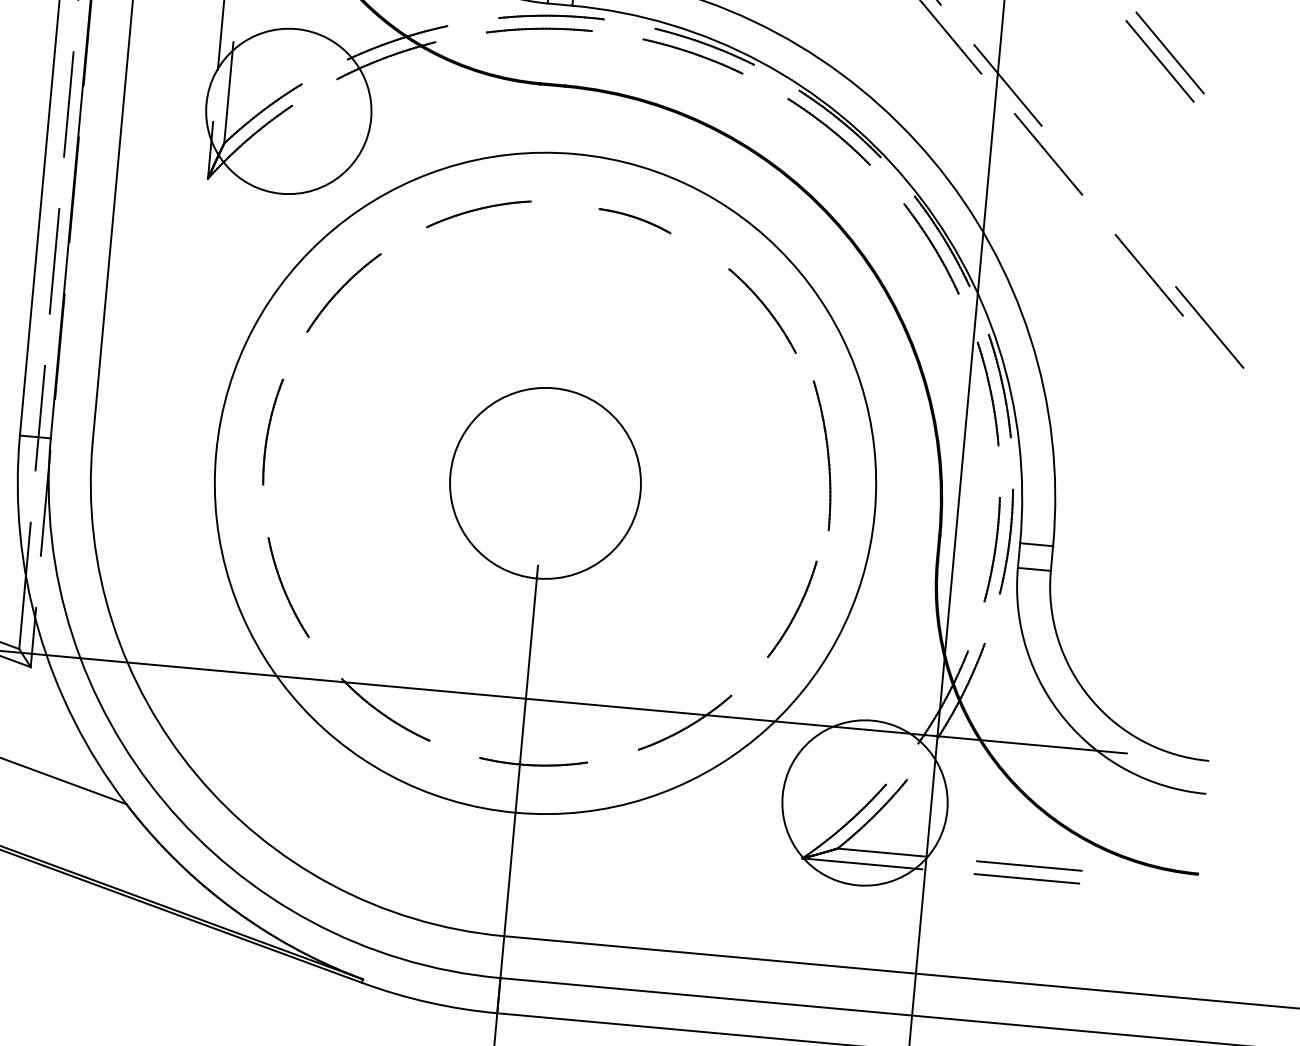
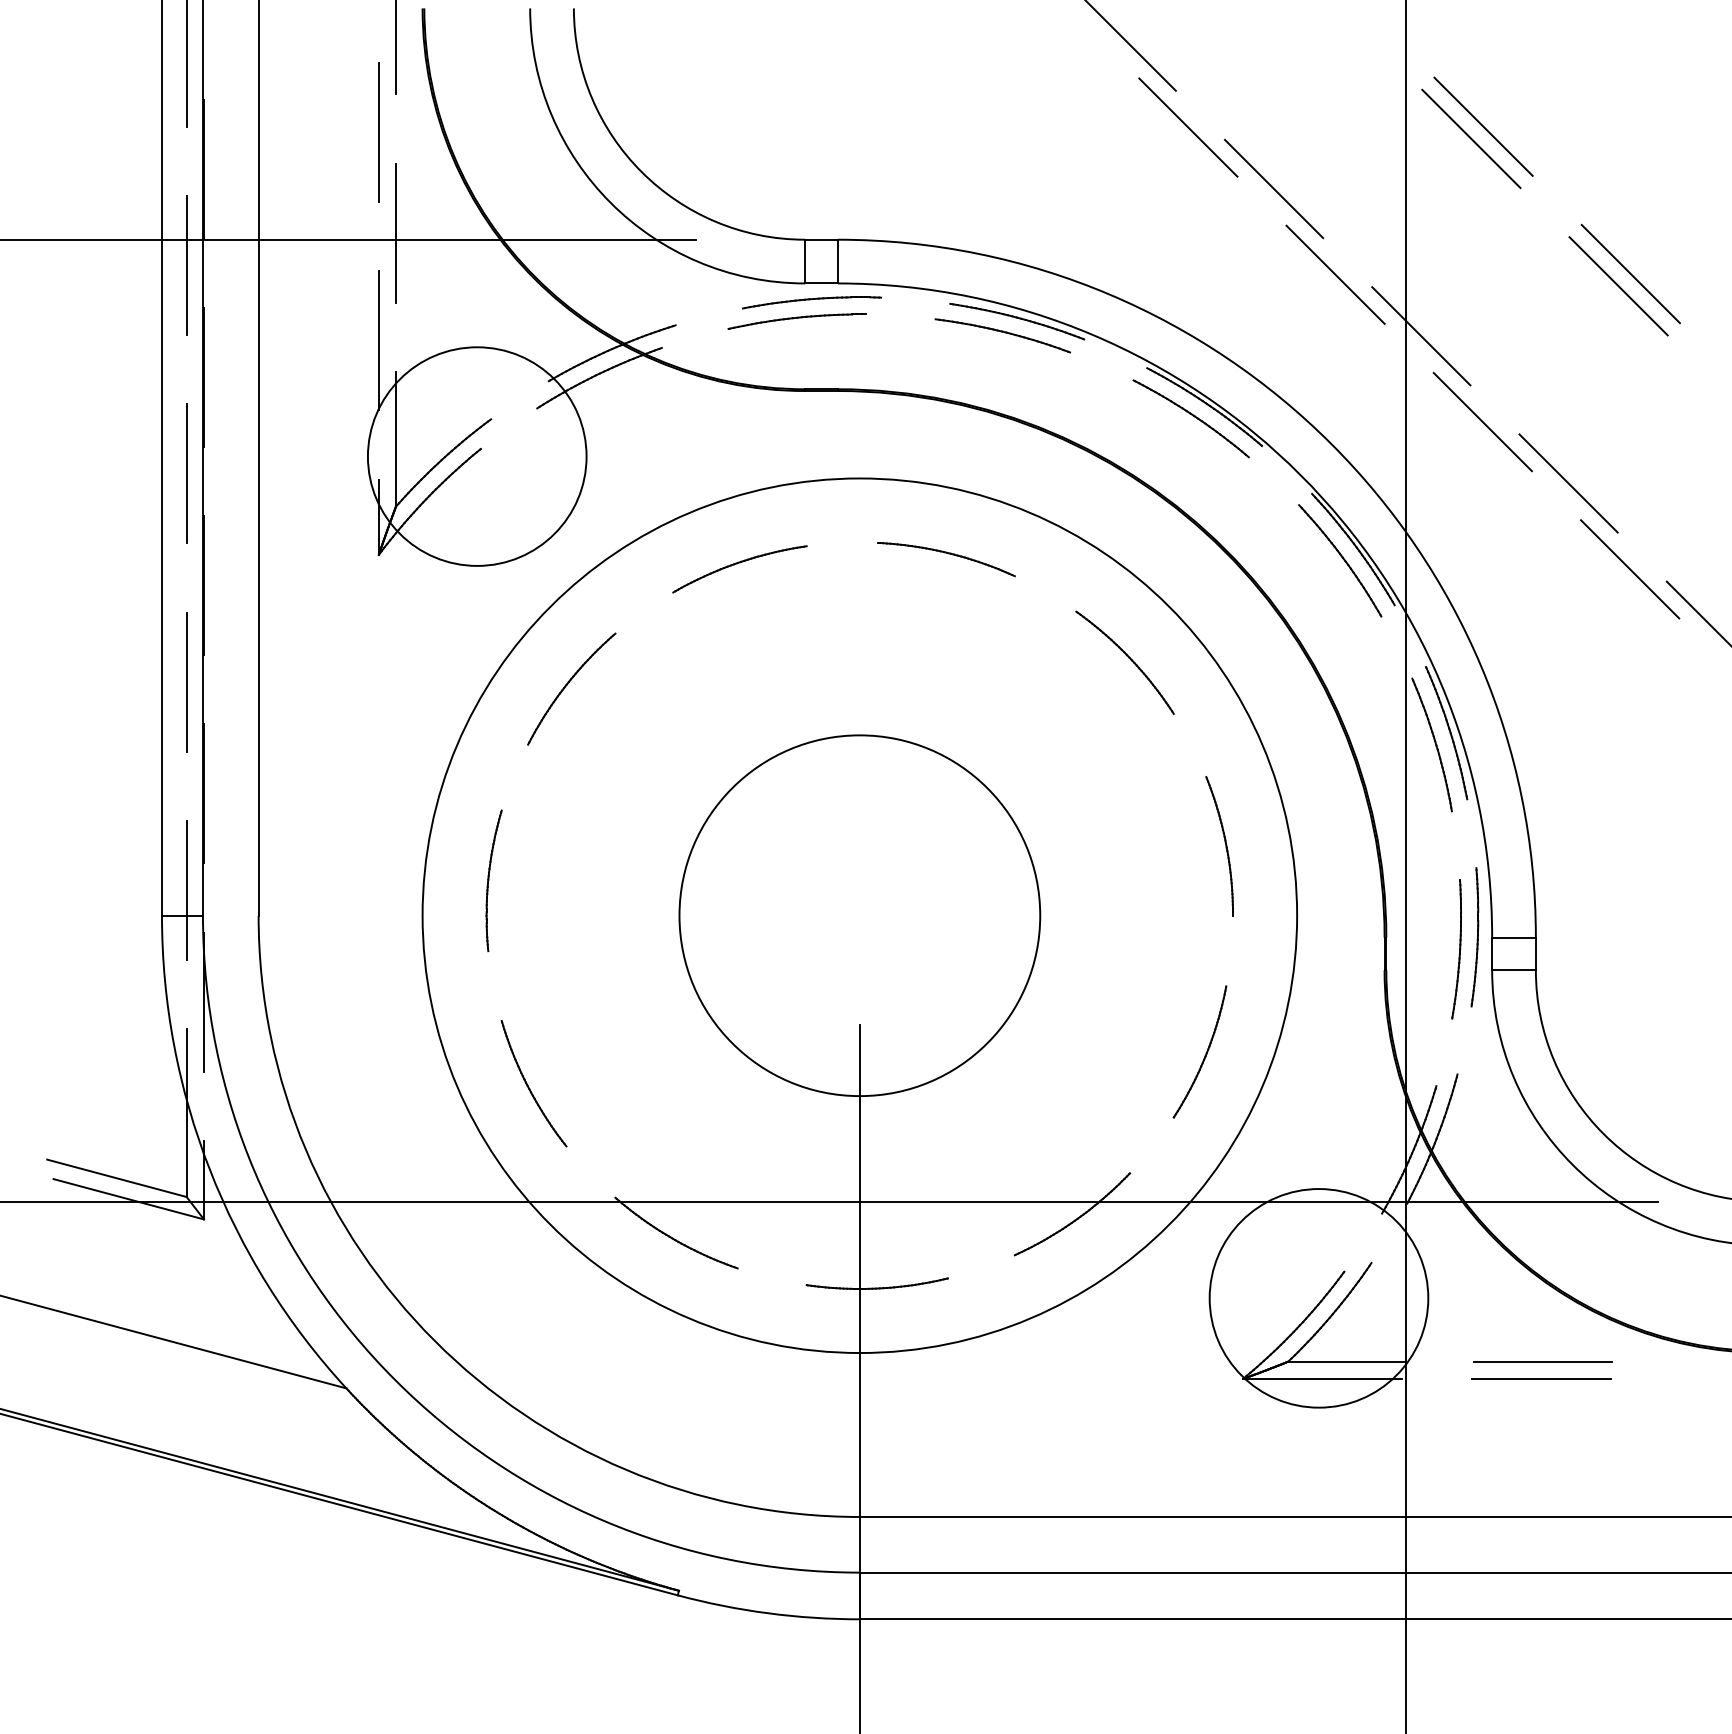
line: (1108, 206) -> (1568, 483), added
part: (635, 221) -> (946, 559), size x1.43
part: (821, 455) -> (1219, 846), size x0.71
circle: (545, 483) -> (859, 915), size x1.43

